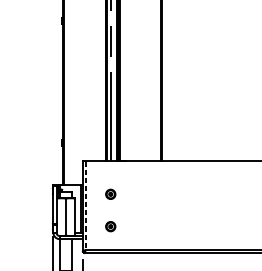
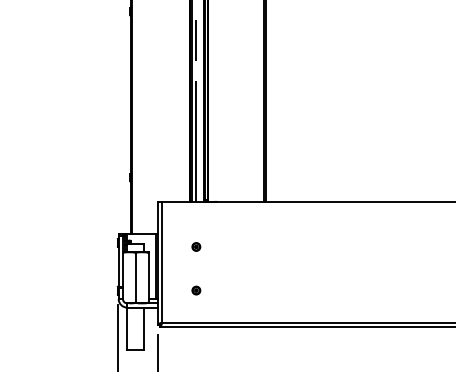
part: (110, 194) -> (196, 246), size x0.62
line: (85, 205) -> (162, 262), dashed -> solid
part: (110, 226) -> (196, 290), size x0.62

